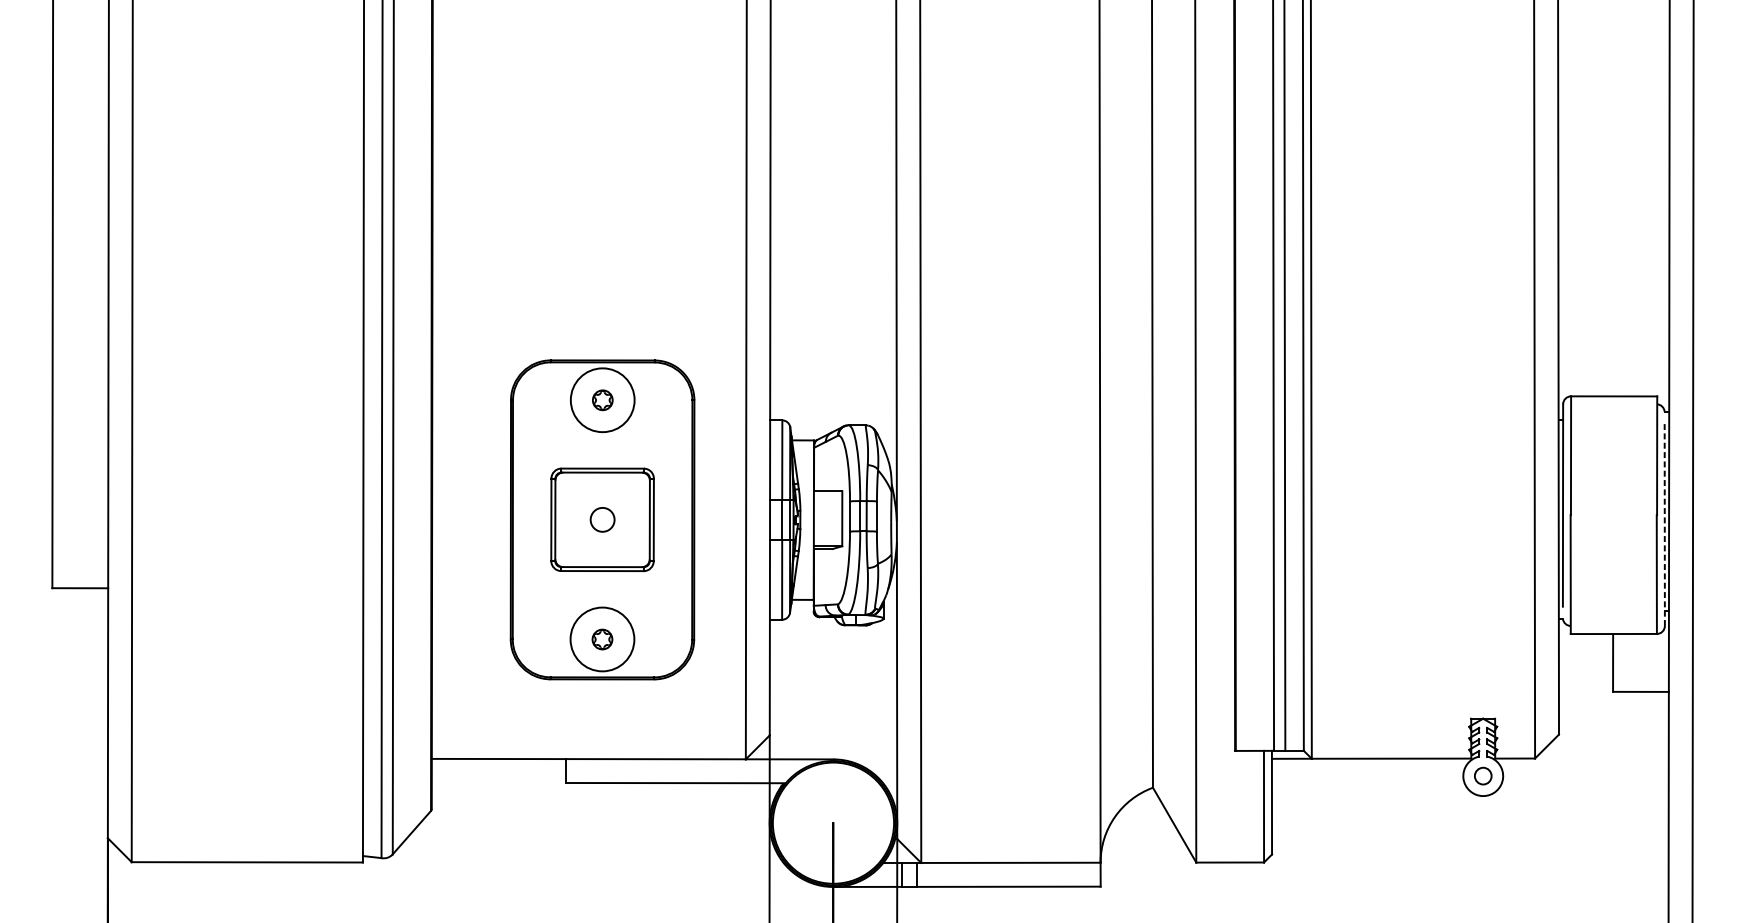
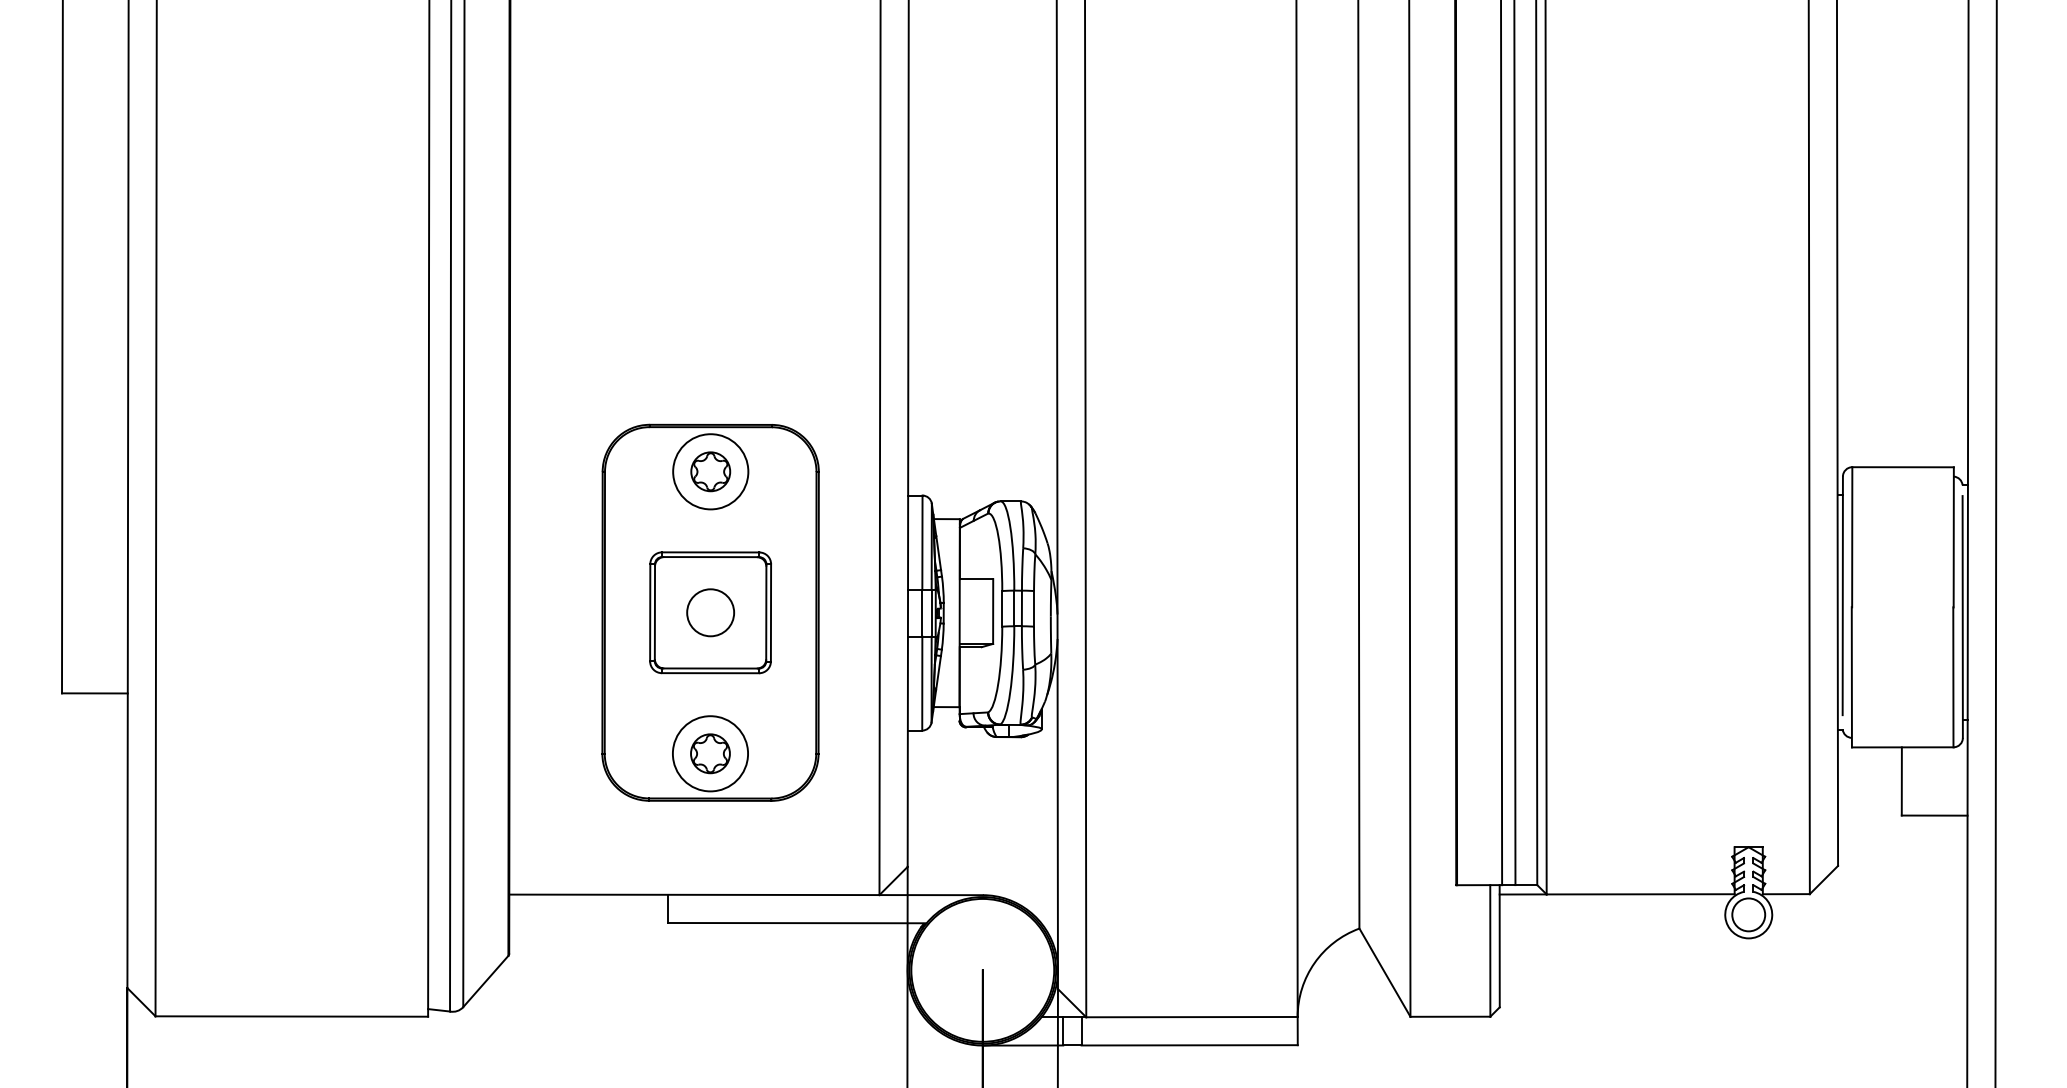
part: (602, 399) -> (710, 471), size x1.67
circle: (602, 519) -> (710, 612), size x1.67
line: (1664, 523) -> (1962, 616), dashed -> solid
part: (602, 639) -> (710, 753), size x1.67
circle: (1483, 775) -> (1748, 914), size x1.67

